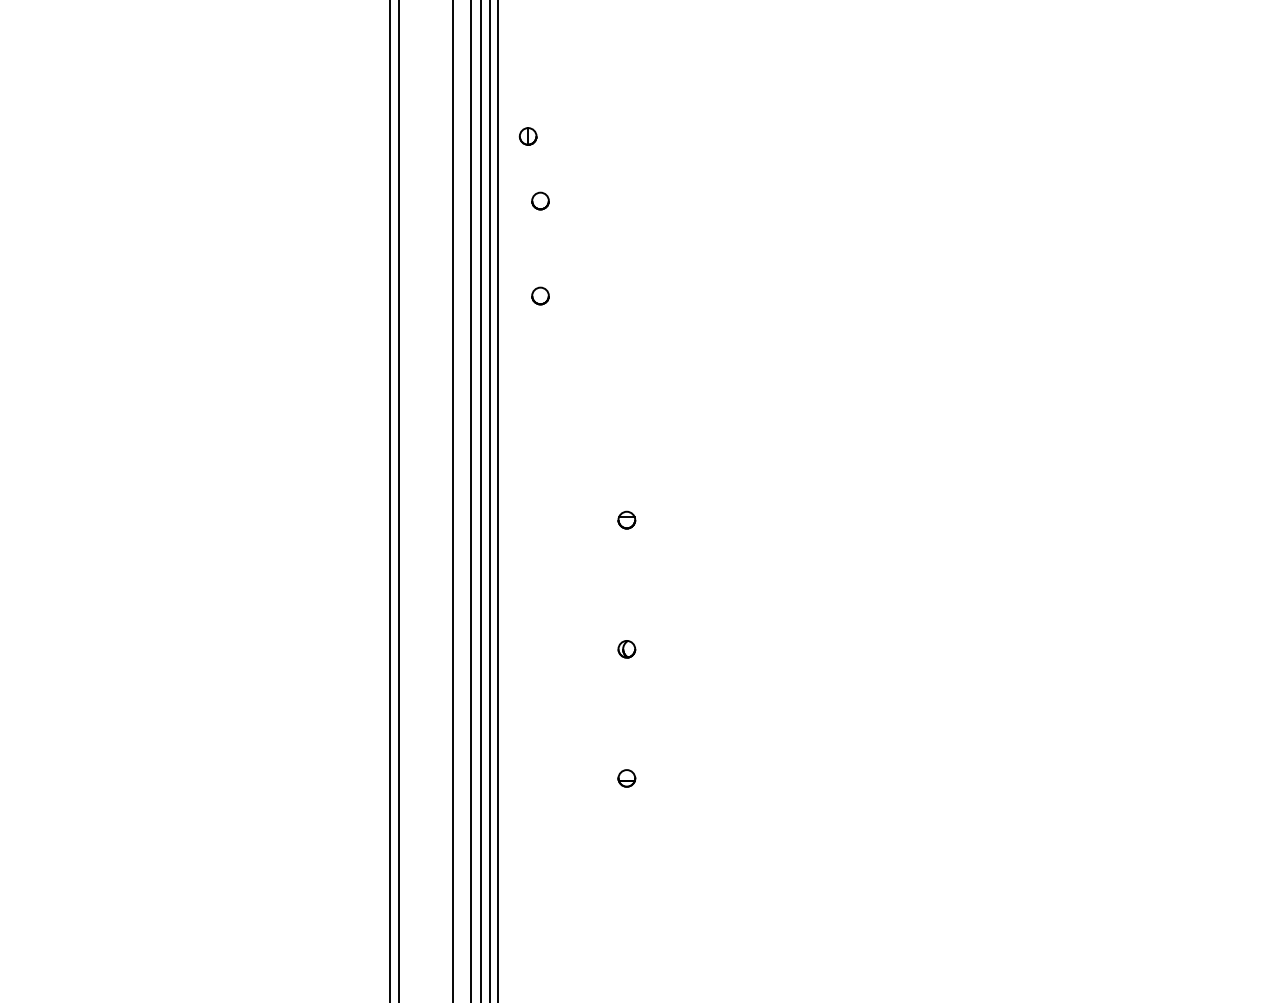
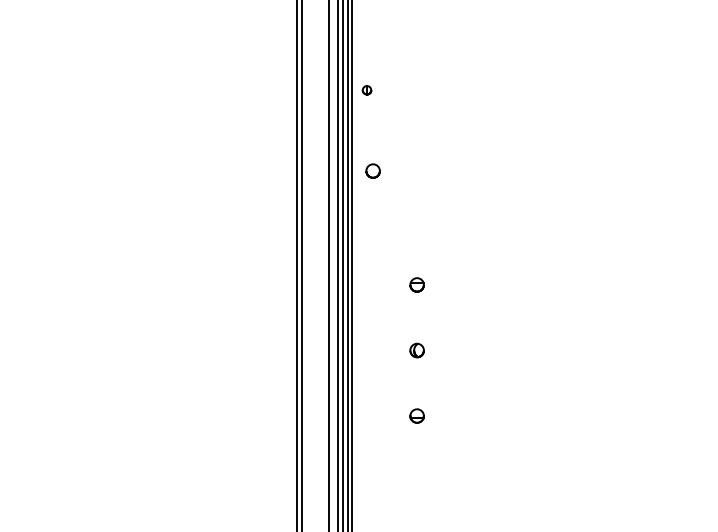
part: (540, 199) -> (373, 122), removed
part: (540, 296) -> (373, 171), size x1.6
part: (625, 519) -> (416, 284), size x1.6
part: (625, 649) -> (416, 350), size x1.6
part: (625, 777) -> (416, 415), size x1.6

